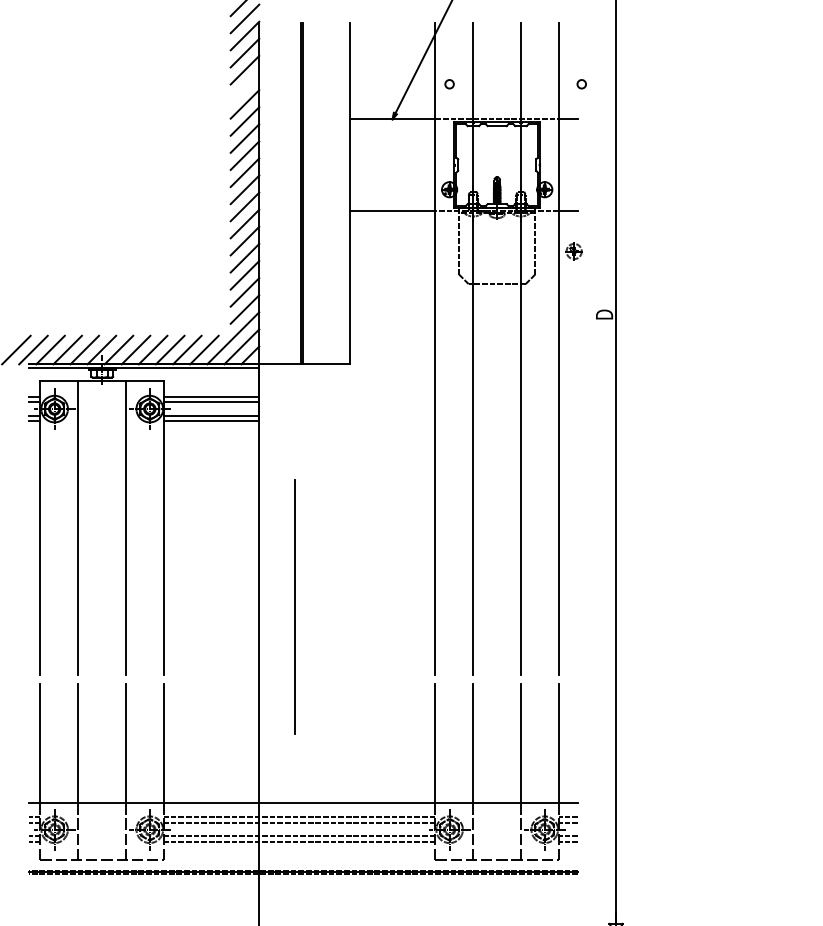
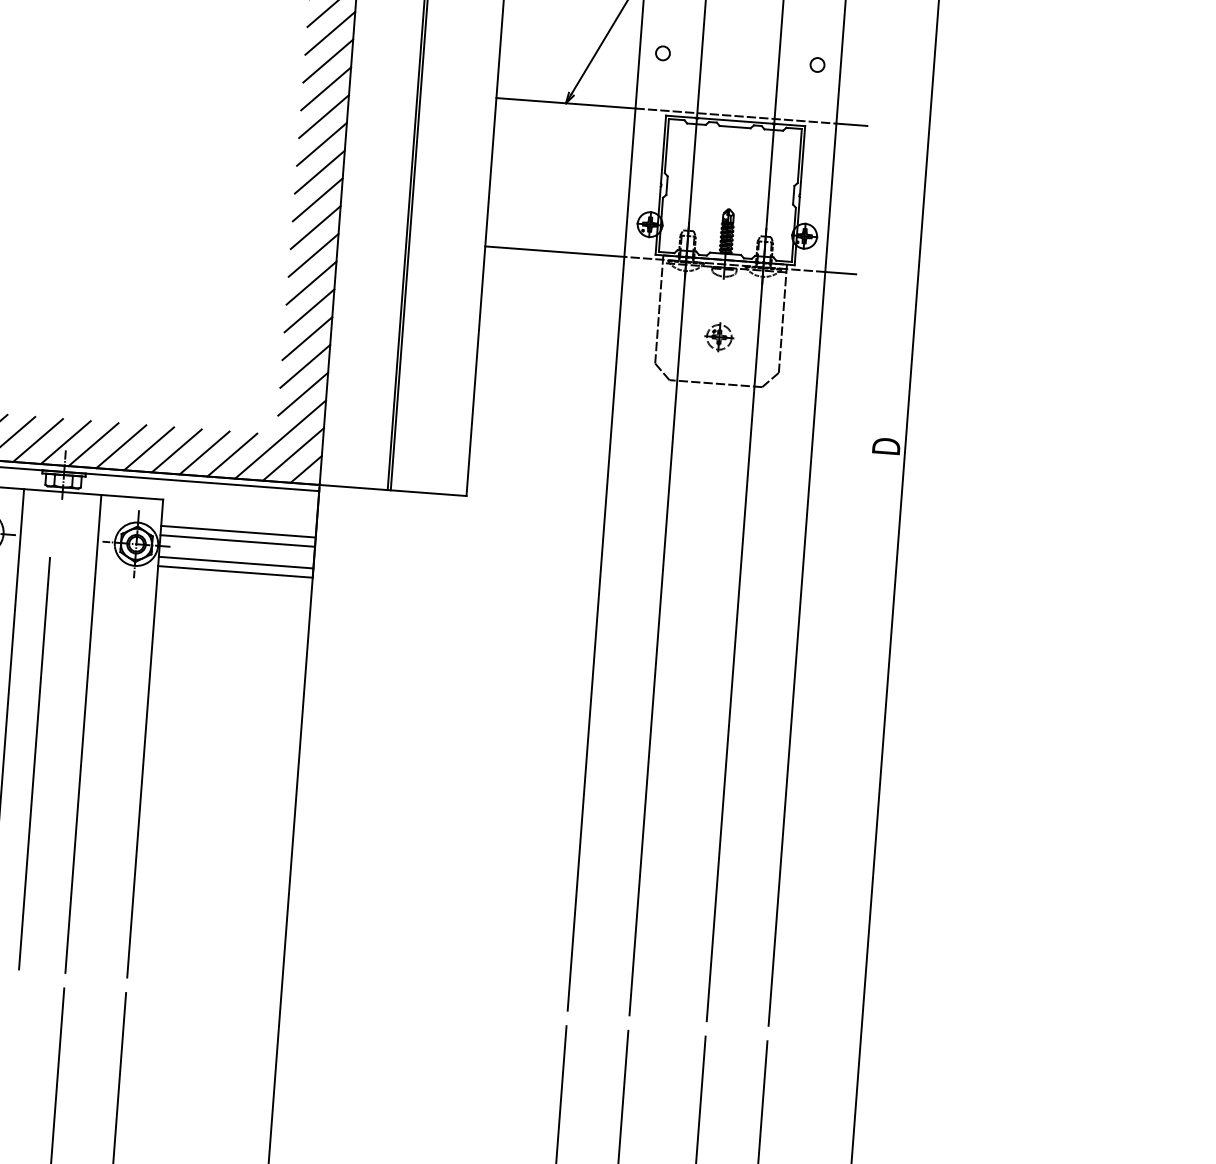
circle: (581, 84) -> (817, 65), moved
line: (244, 87) -> (329, 33), added
part: (573, 251) -> (718, 337), moved
line: (294, 606) -> (33, 762), moved

